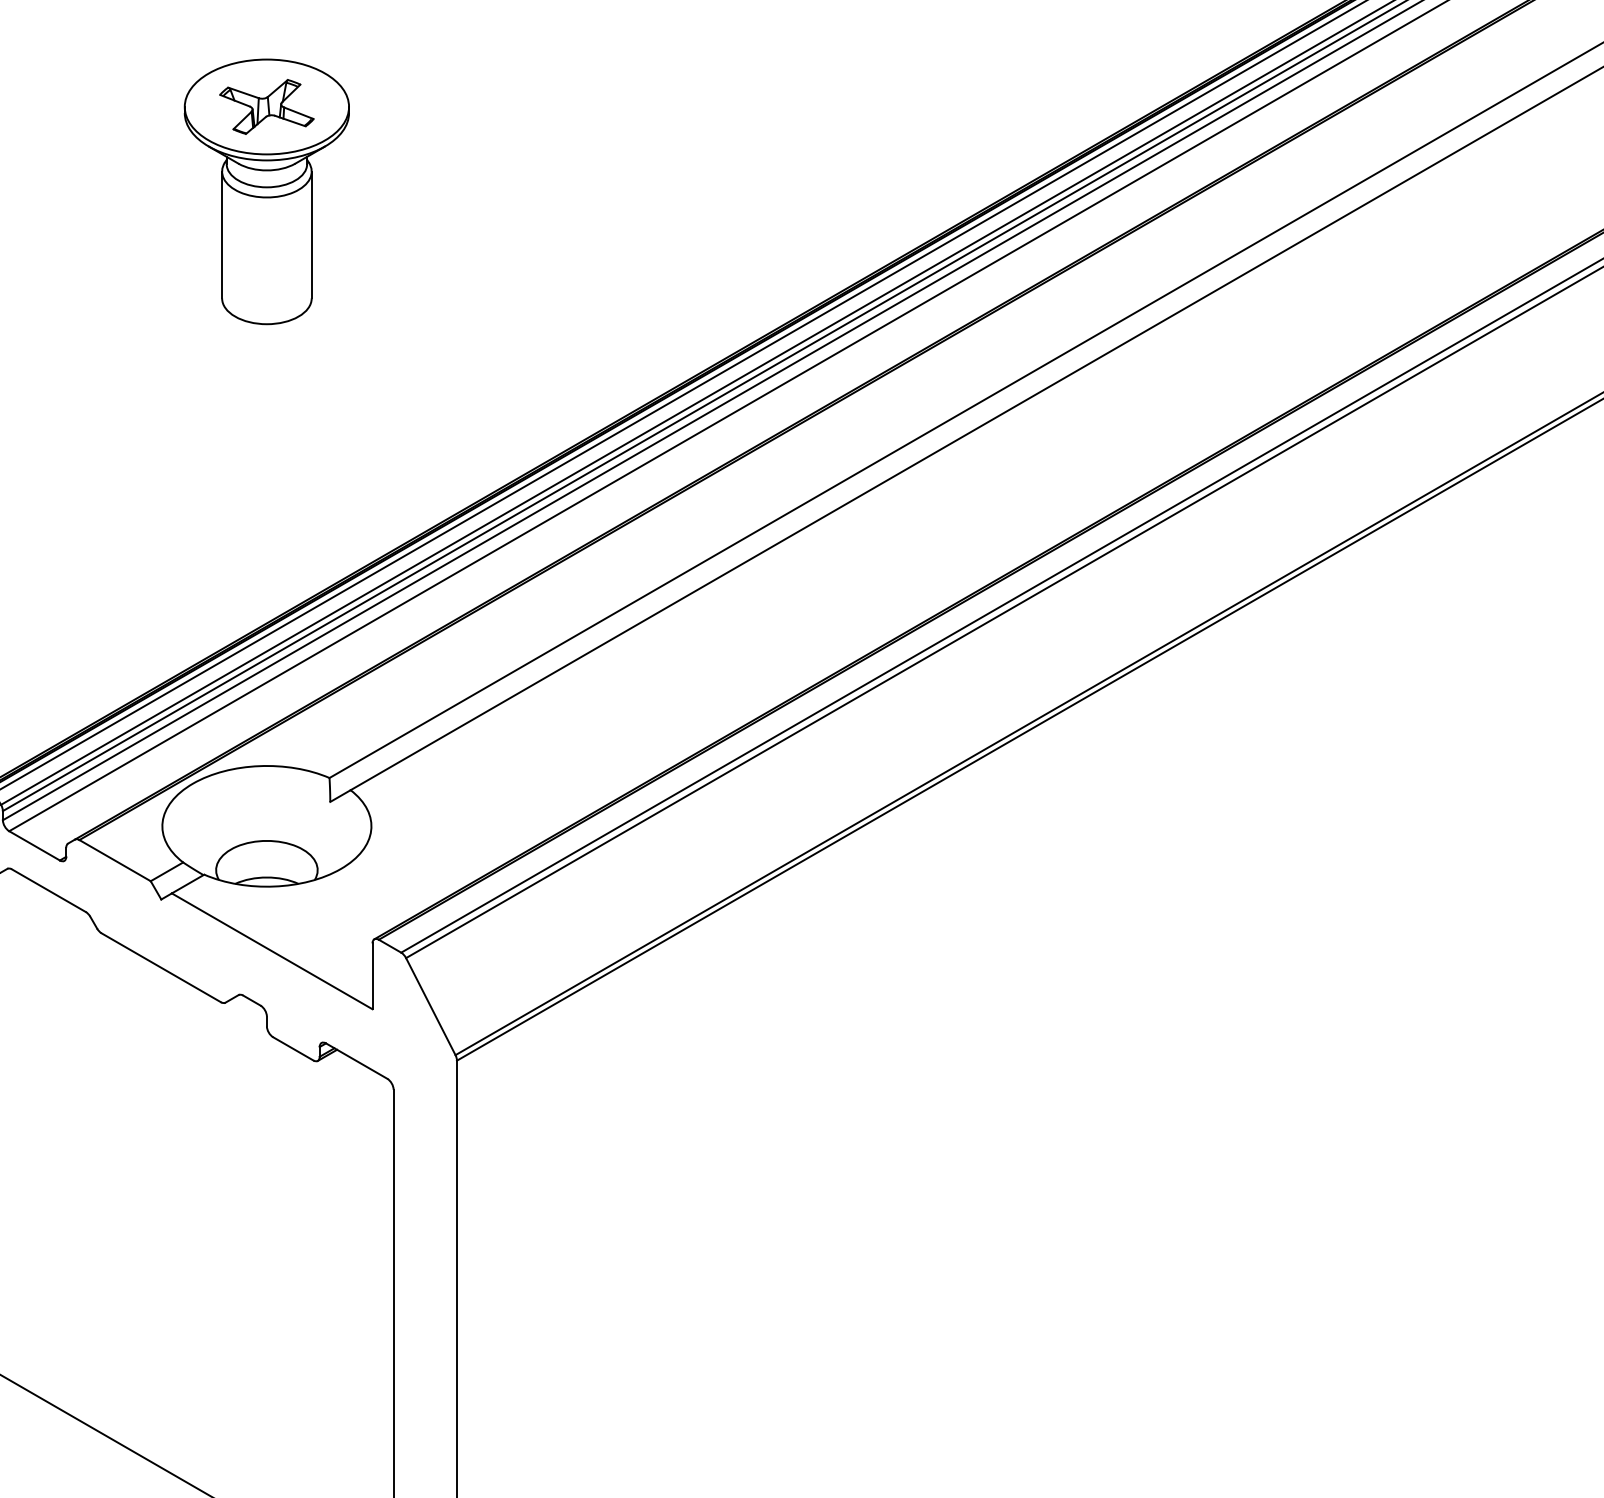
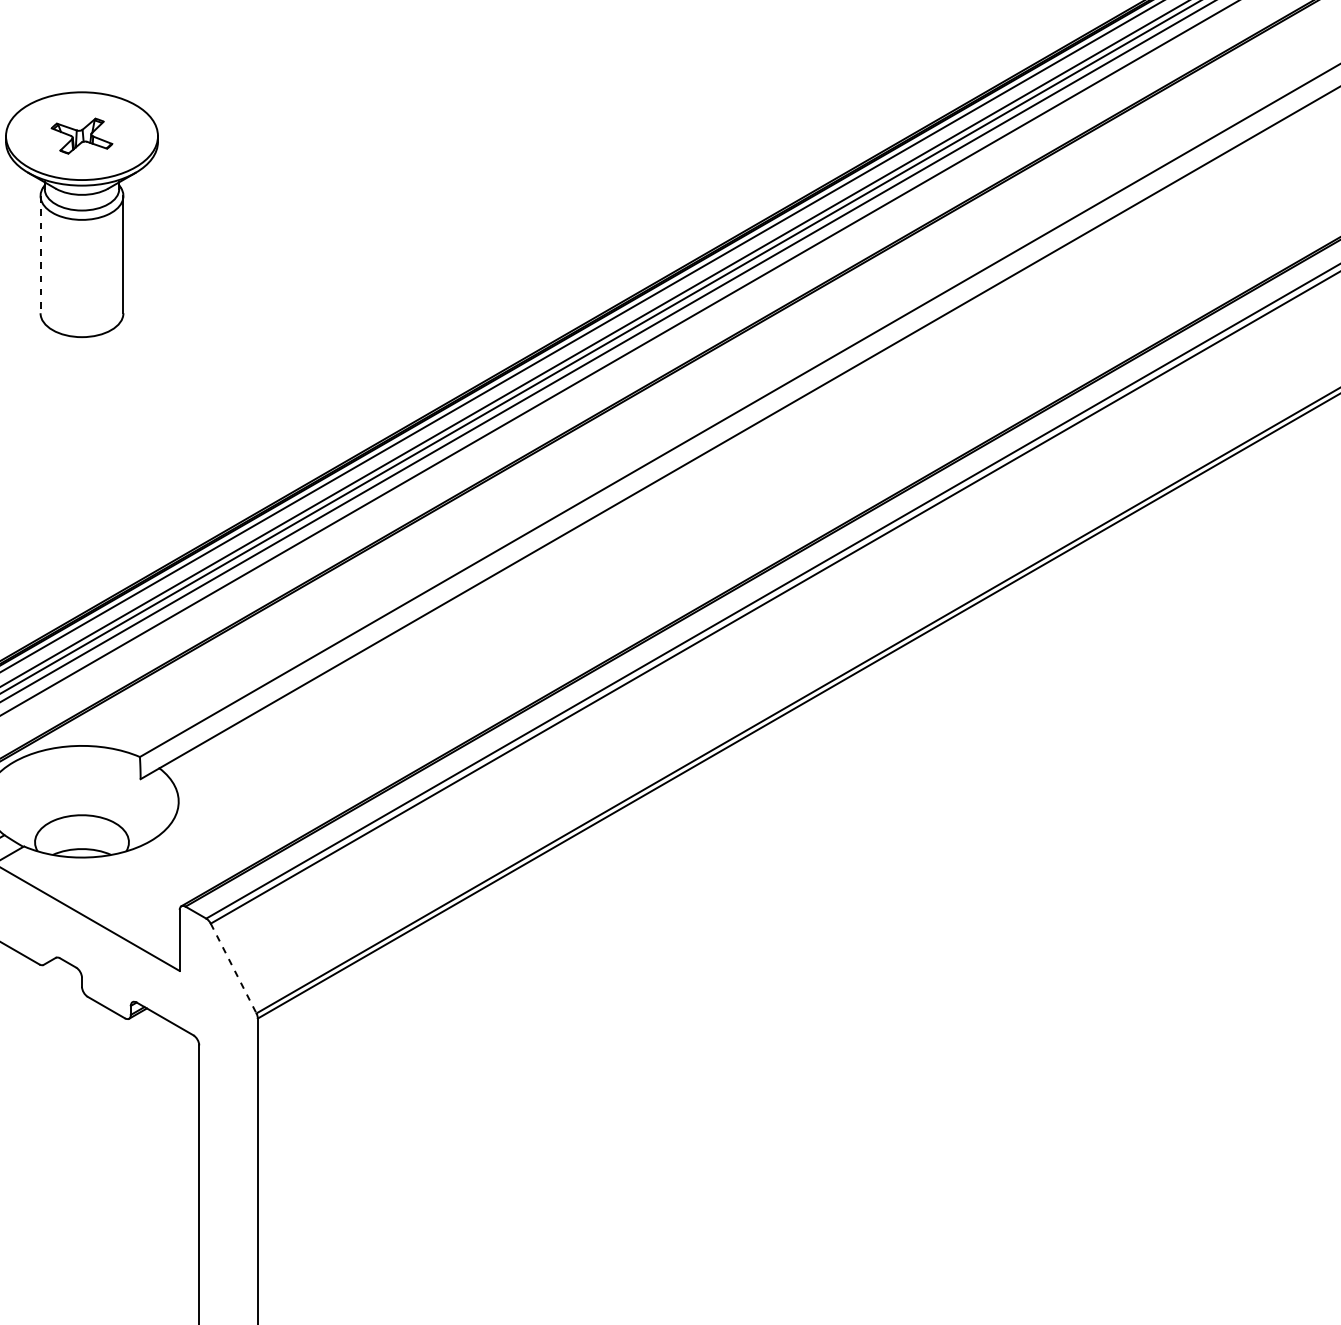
part: (266, 106) -> (81, 135), size x0.7
line: (222, 235) -> (40, 255), solid -> dashed
line: (431, 1007) -> (234, 969), solid -> dashed

